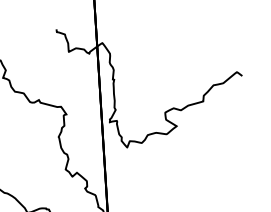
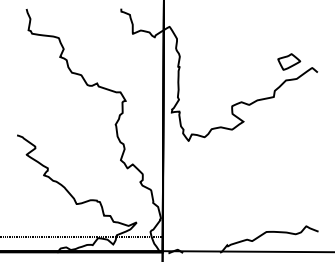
part: (215, 67) -> (289, 61), added

